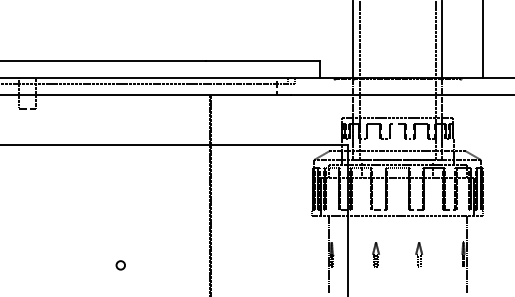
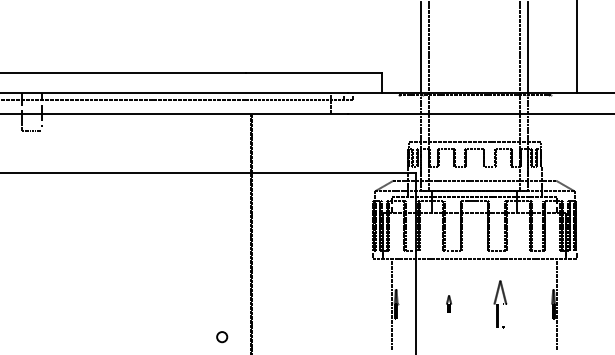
part: (375, 254) -> (448, 304), size x0.6
part: (419, 254) -> (500, 304), size x1.6
circle: (121, 265) -> (222, 337), moved

